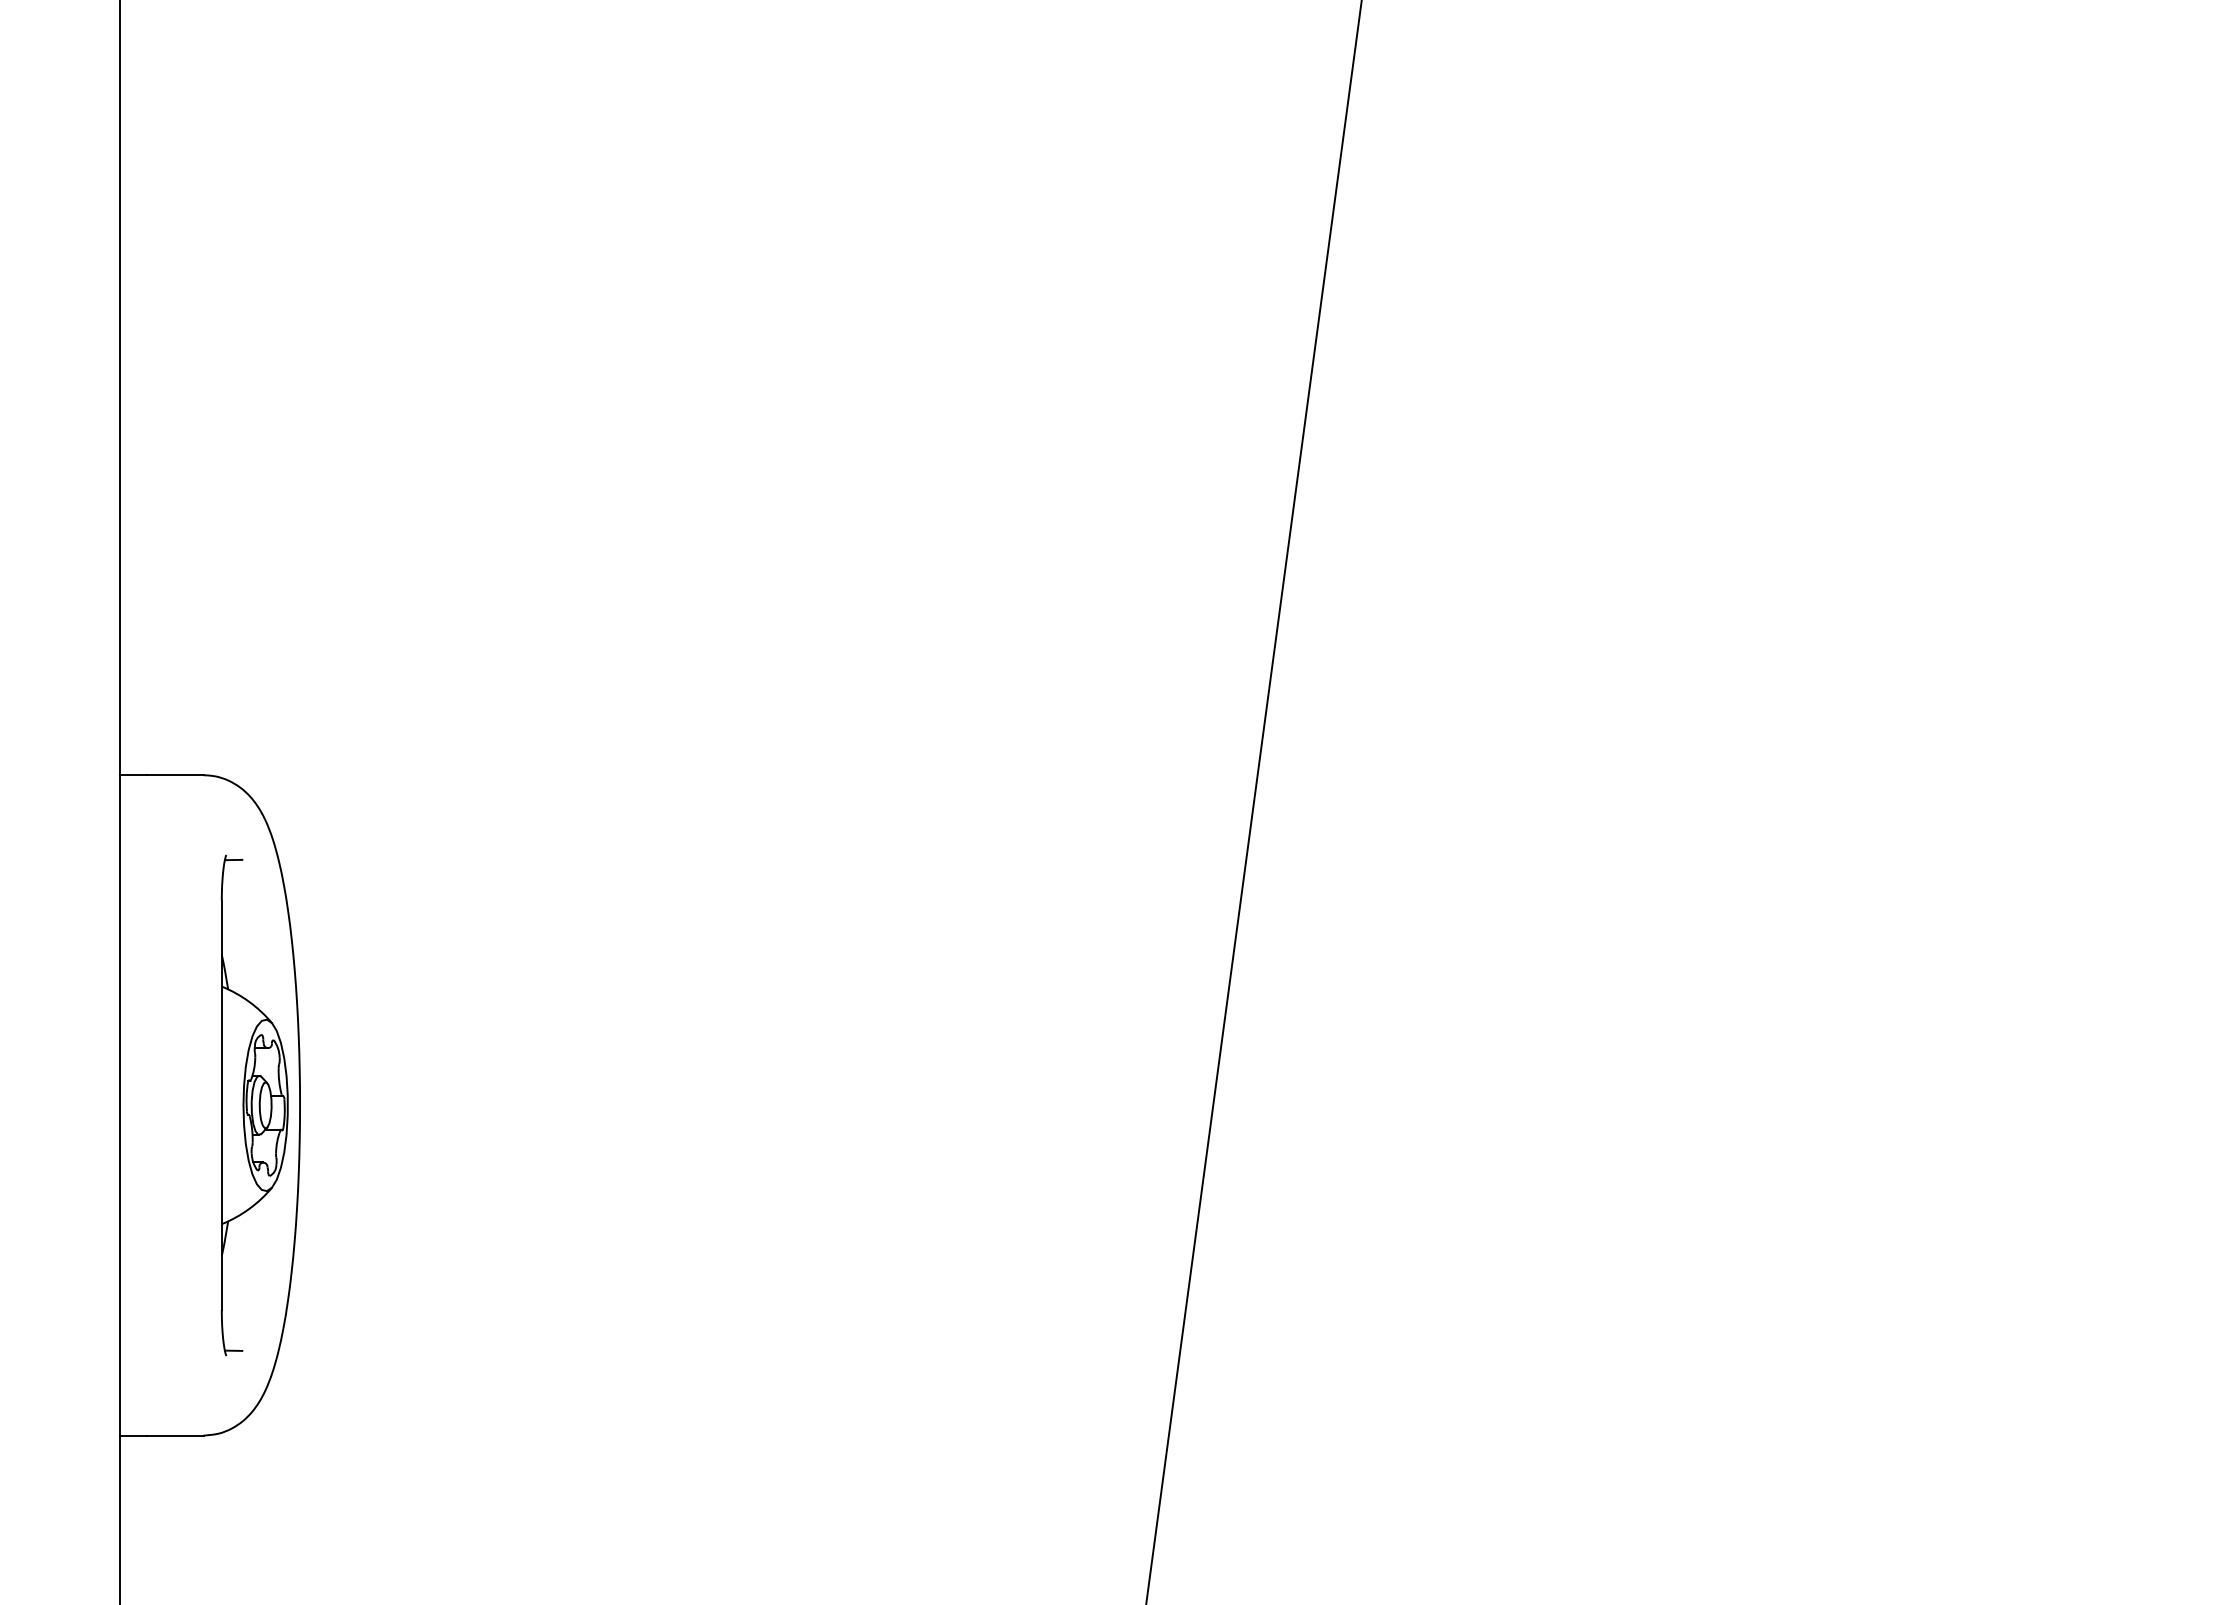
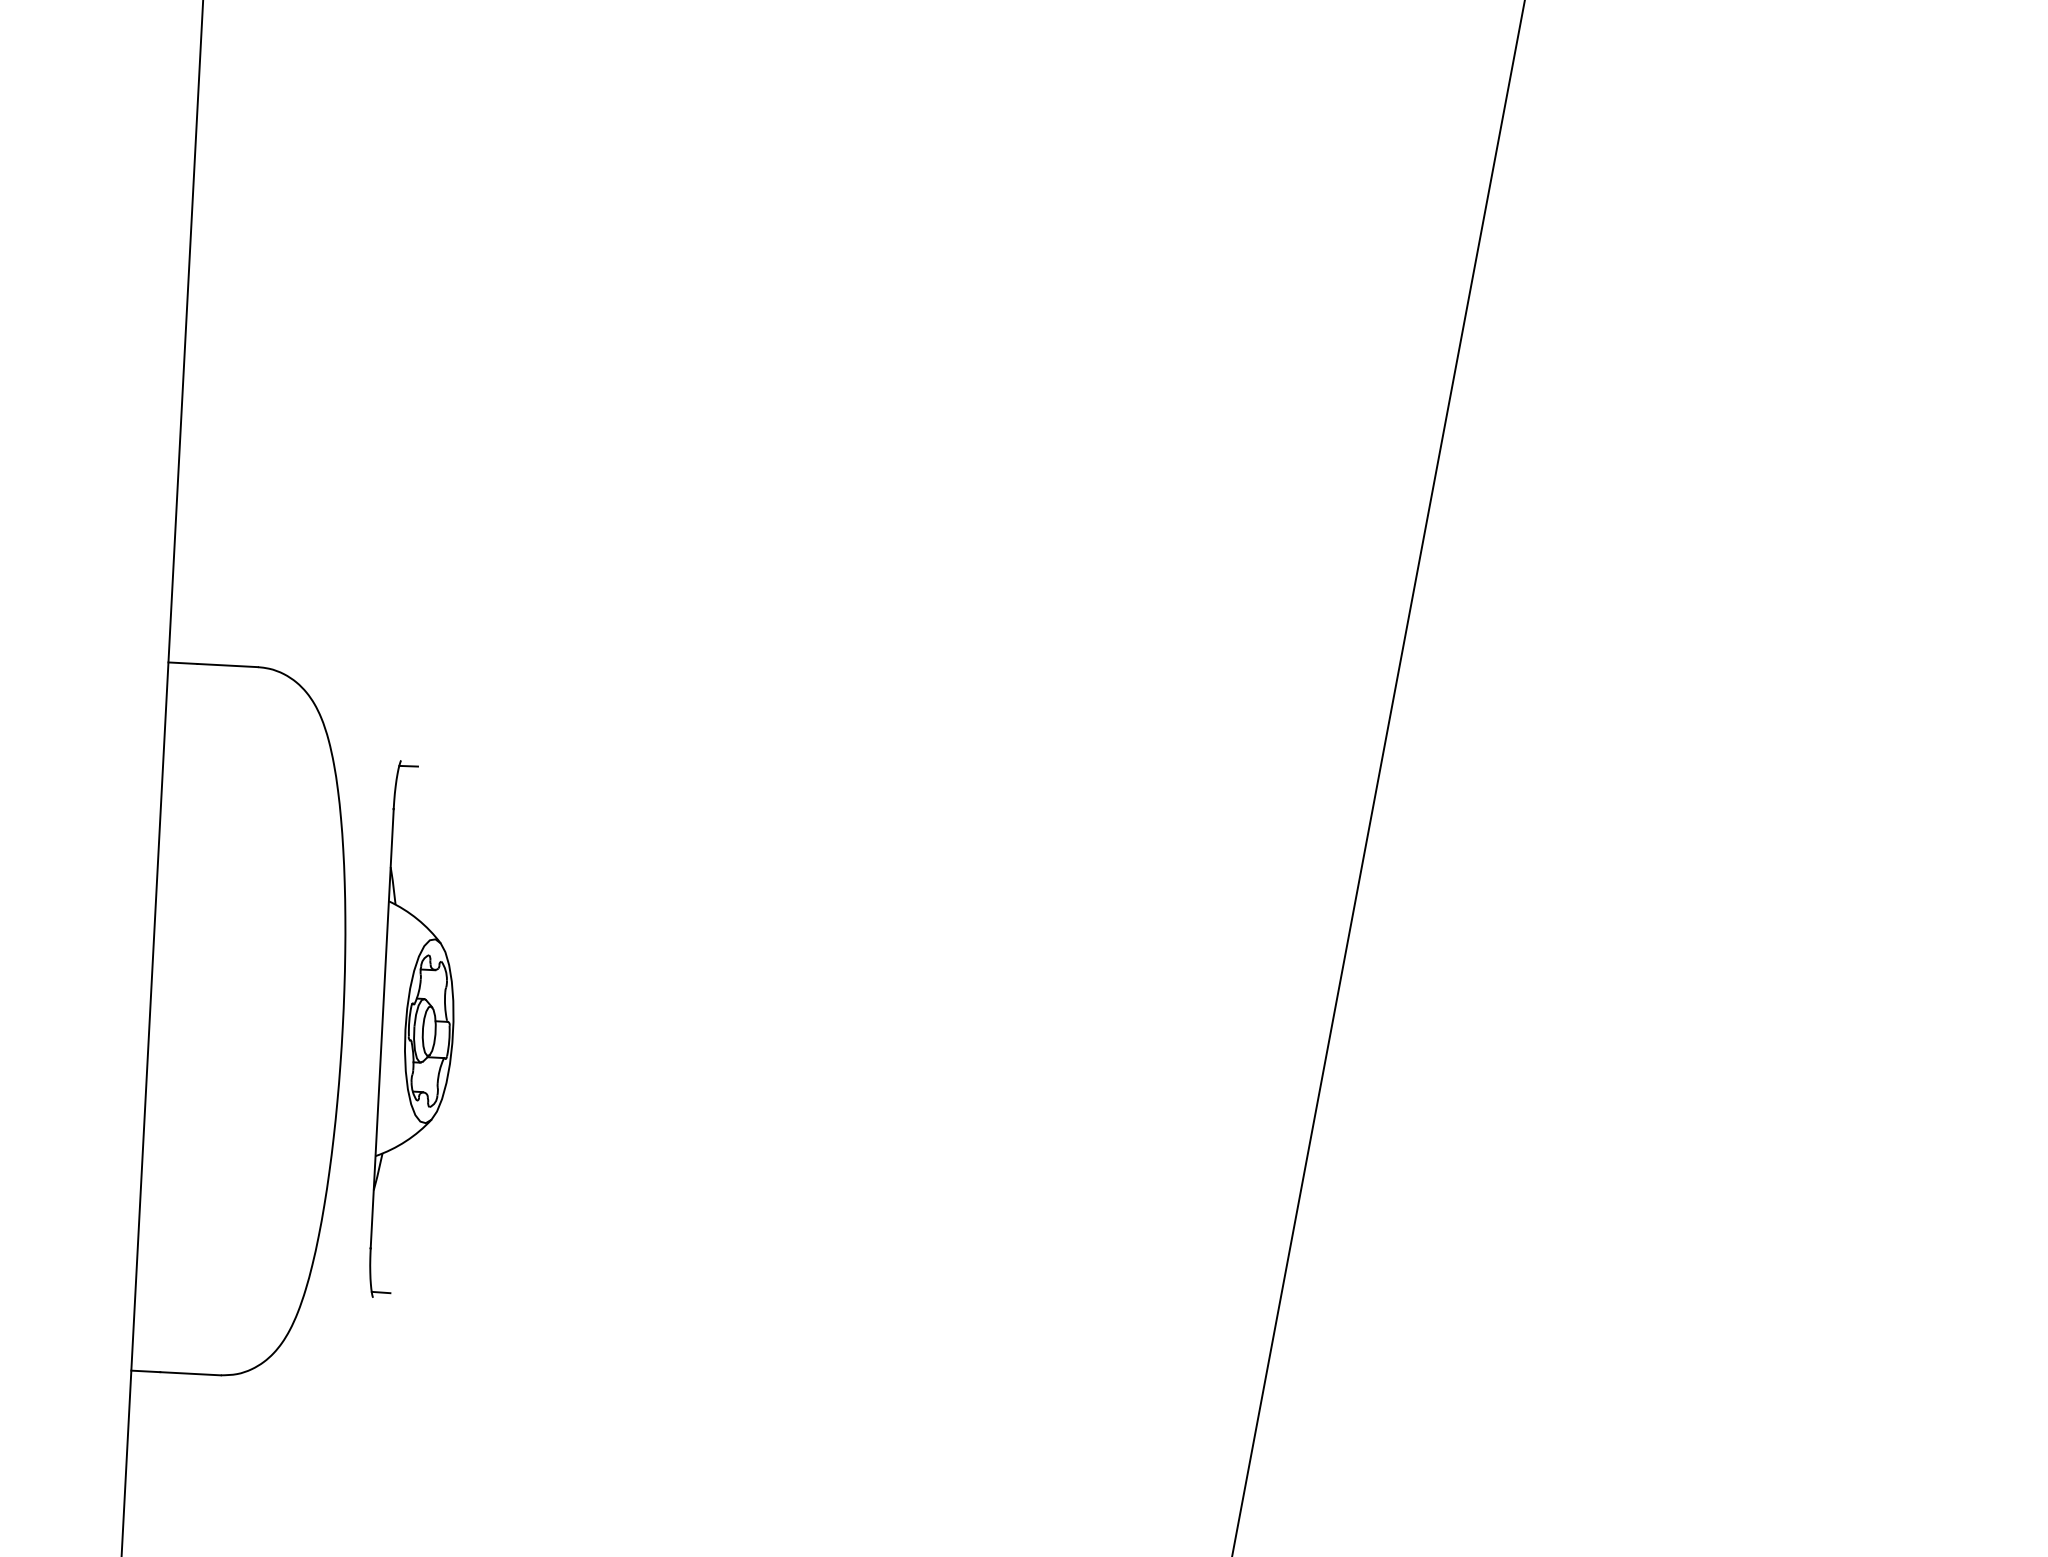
part: (254, 1105) -> (417, 1030), moved

